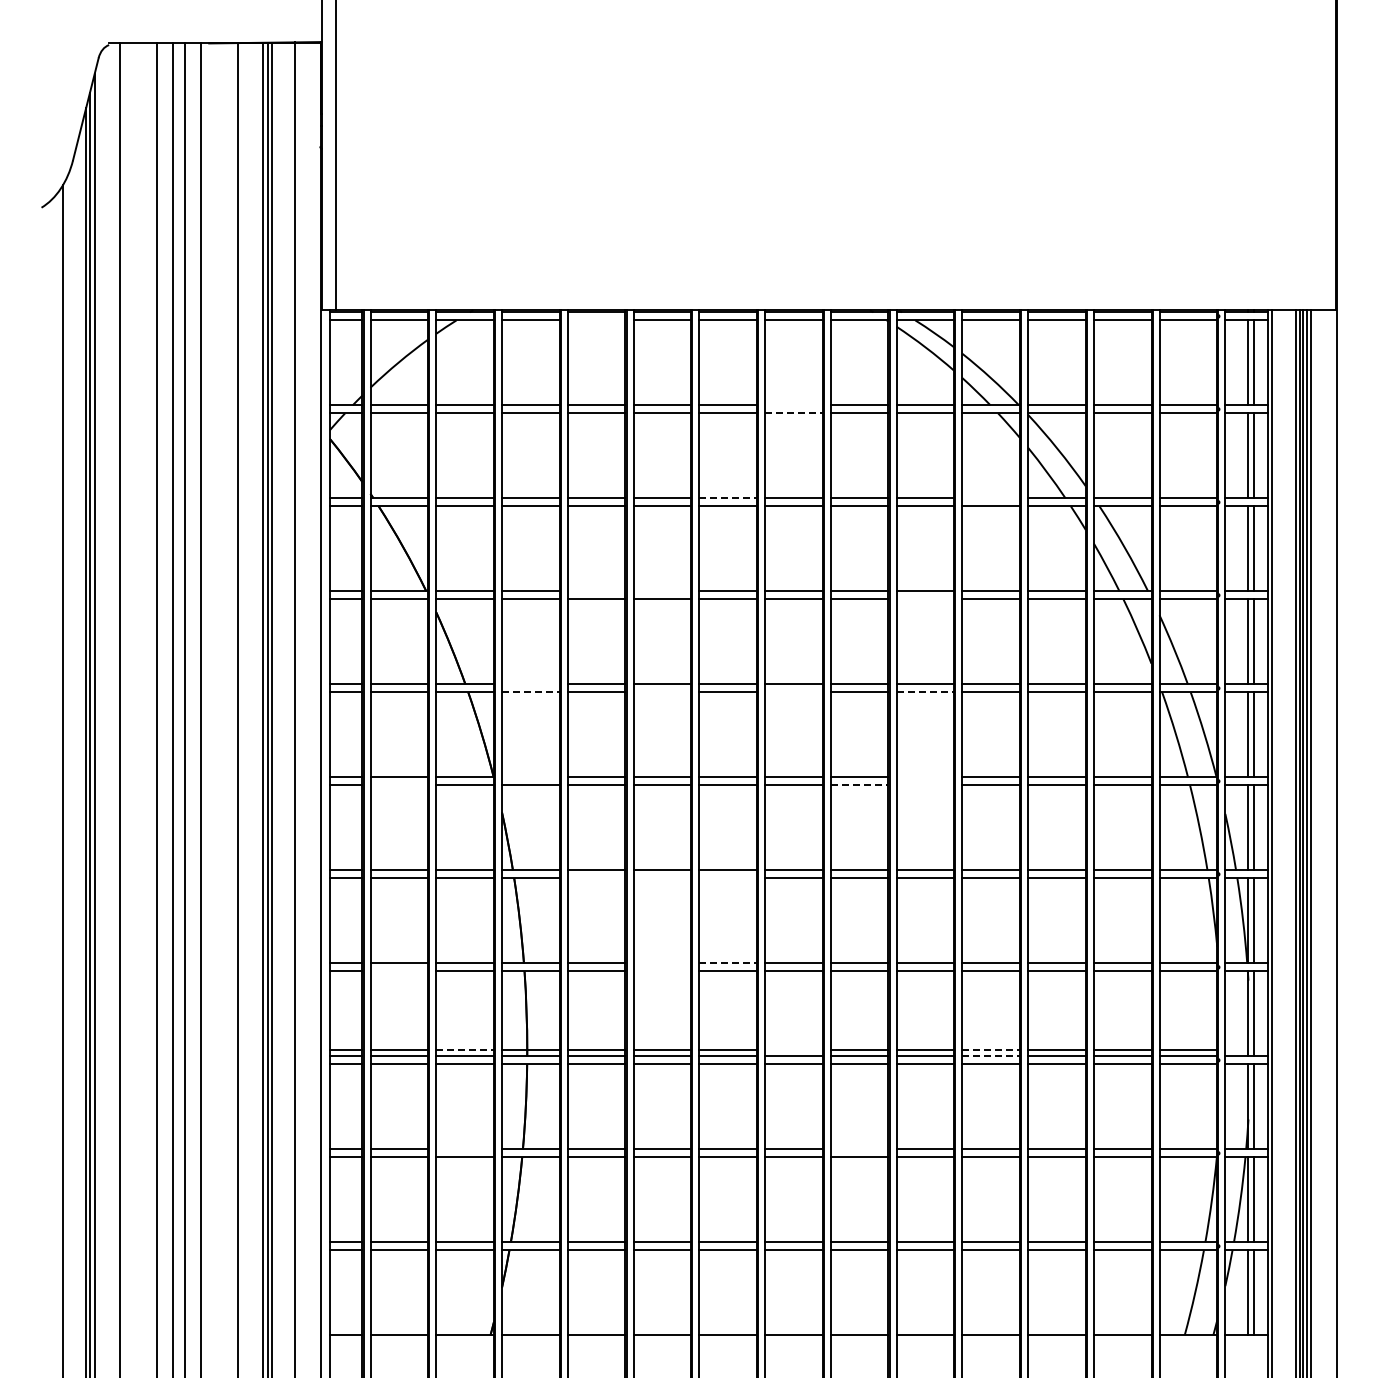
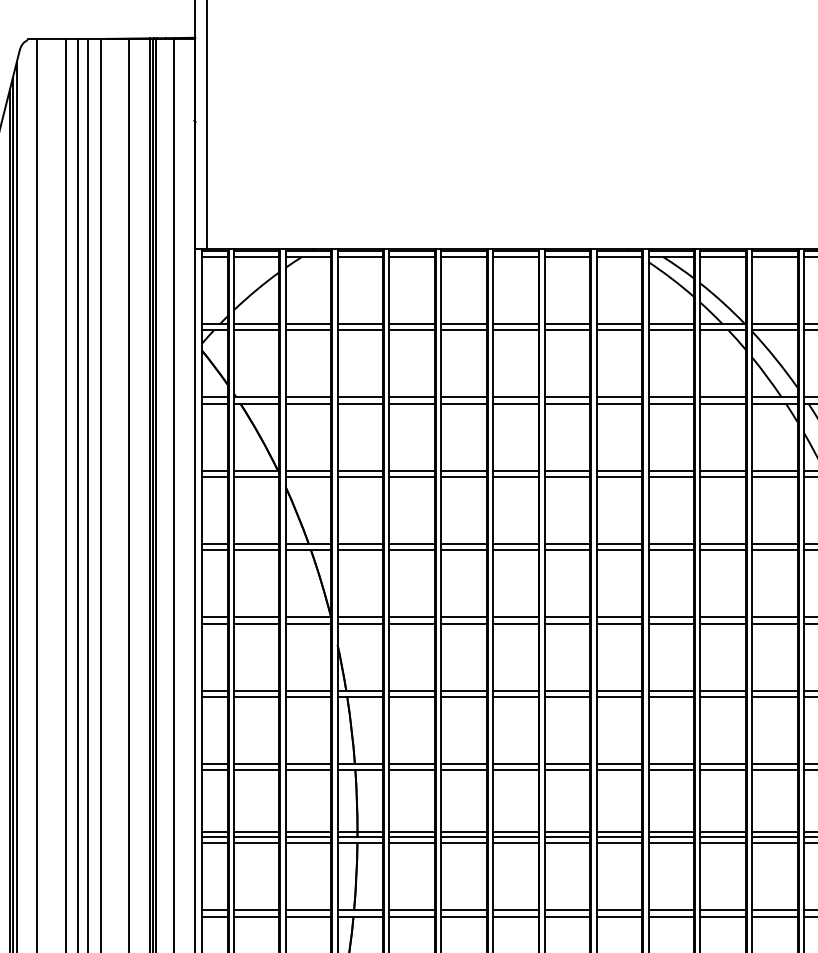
line: (596, 320) -> (412, 257), added
line: (793, 405) -> (567, 324), added
line: (793, 413) -> (567, 330), dashed -> solid
line: (728, 498) -> (516, 397), dashed -> solid
line: (990, 498) -> (722, 397), added
line: (596, 591) -> (412, 470), added
line: (662, 591) -> (464, 470), added
line: (925, 599) -> (671, 477), added
line: (530, 684) -> (360, 544), added
line: (530, 692) -> (360, 550), dashed -> solid
line: (662, 692) -> (464, 550), added
line: (793, 692) -> (567, 550), added
line: (925, 692) -> (671, 550), dashed -> solid
line: (530, 777) -> (360, 617), added
line: (925, 777) -> (671, 617), added
line: (399, 785) -> (256, 623), added
line: (859, 785) -> (619, 623), dashed -> solid
line: (925, 785) -> (671, 623), added
line: (596, 878) -> (412, 697), added
line: (662, 878) -> (464, 697), added
line: (727, 878) -> (515, 697), added
line: (662, 963) -> (464, 763), added
line: (728, 963) -> (516, 763), dashed -> solid
line: (399, 971) -> (256, 770), added
line: (662, 971) -> (464, 770), added
line: (465, 1050) -> (308, 832), dashed -> solid
line: (793, 1050) -> (567, 832), added
line: (991, 1050) -> (723, 832), dashed -> solid
line: (991, 1056) -> (723, 837), dashed -> solid
line: (464, 1149) -> (308, 910), added
line: (859, 1149) -> (619, 910), added

